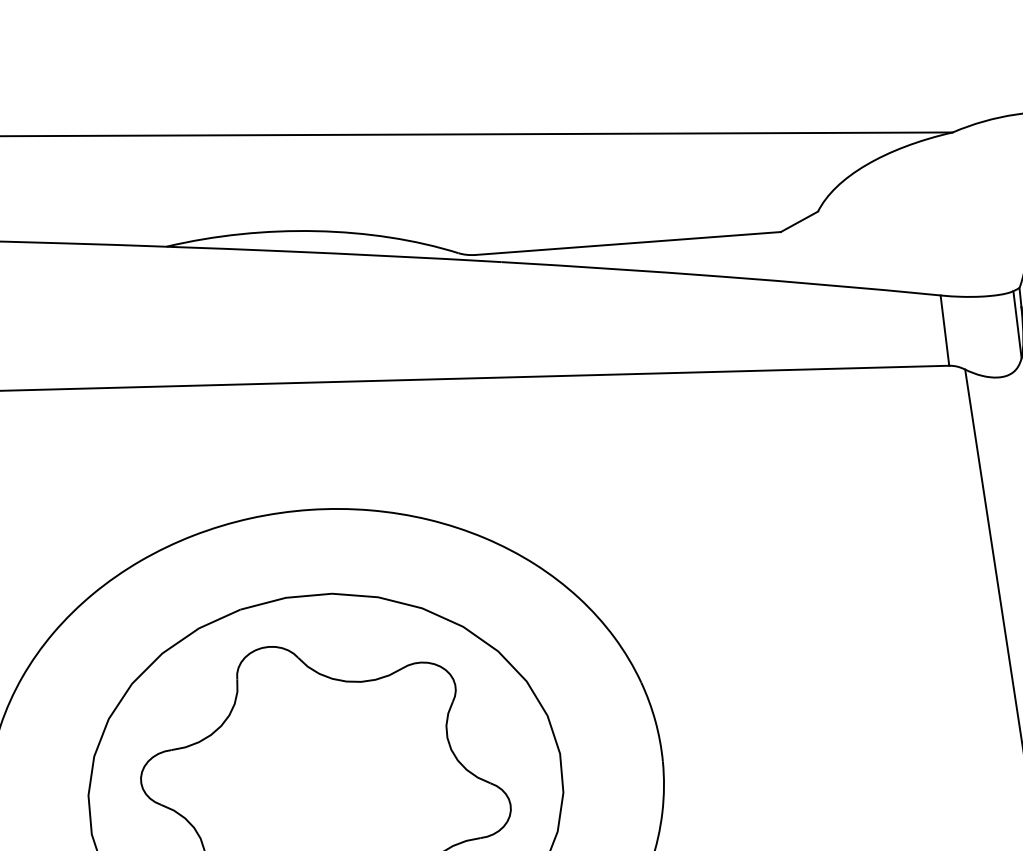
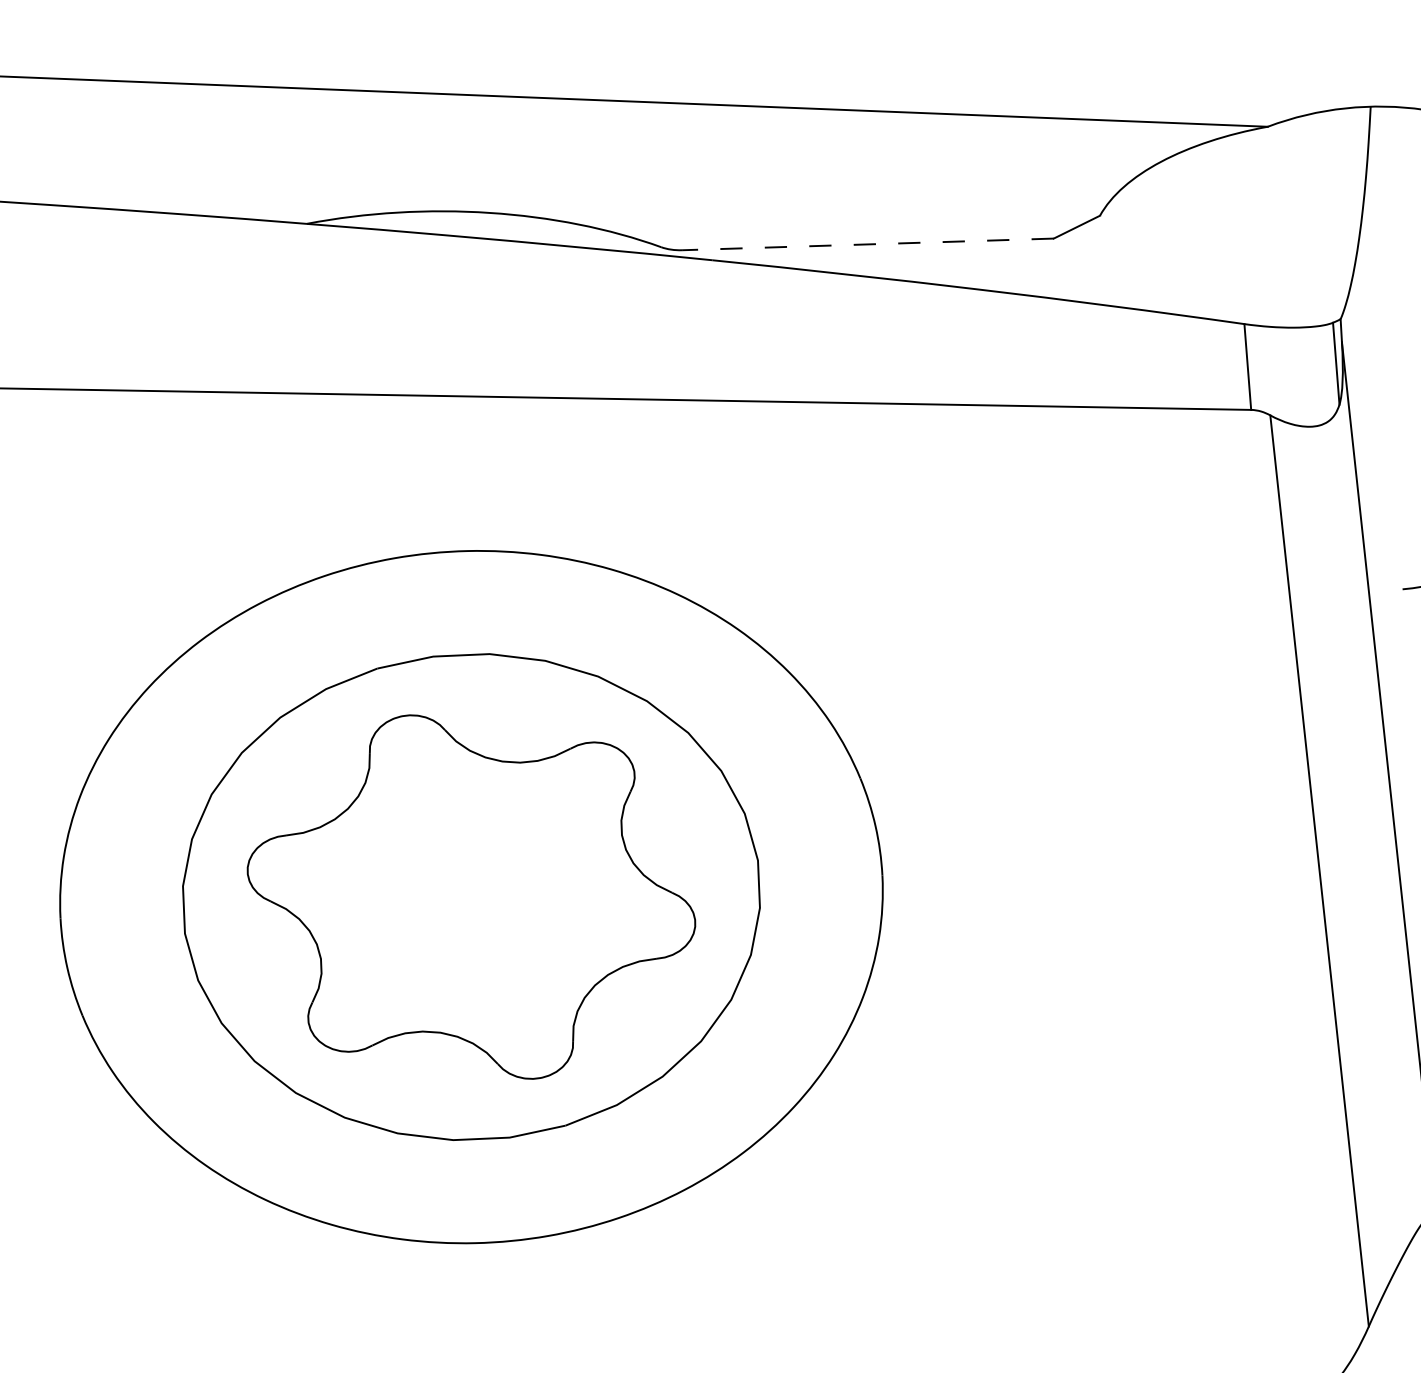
line: (627, 243) -> (867, 244), solid -> dashed

